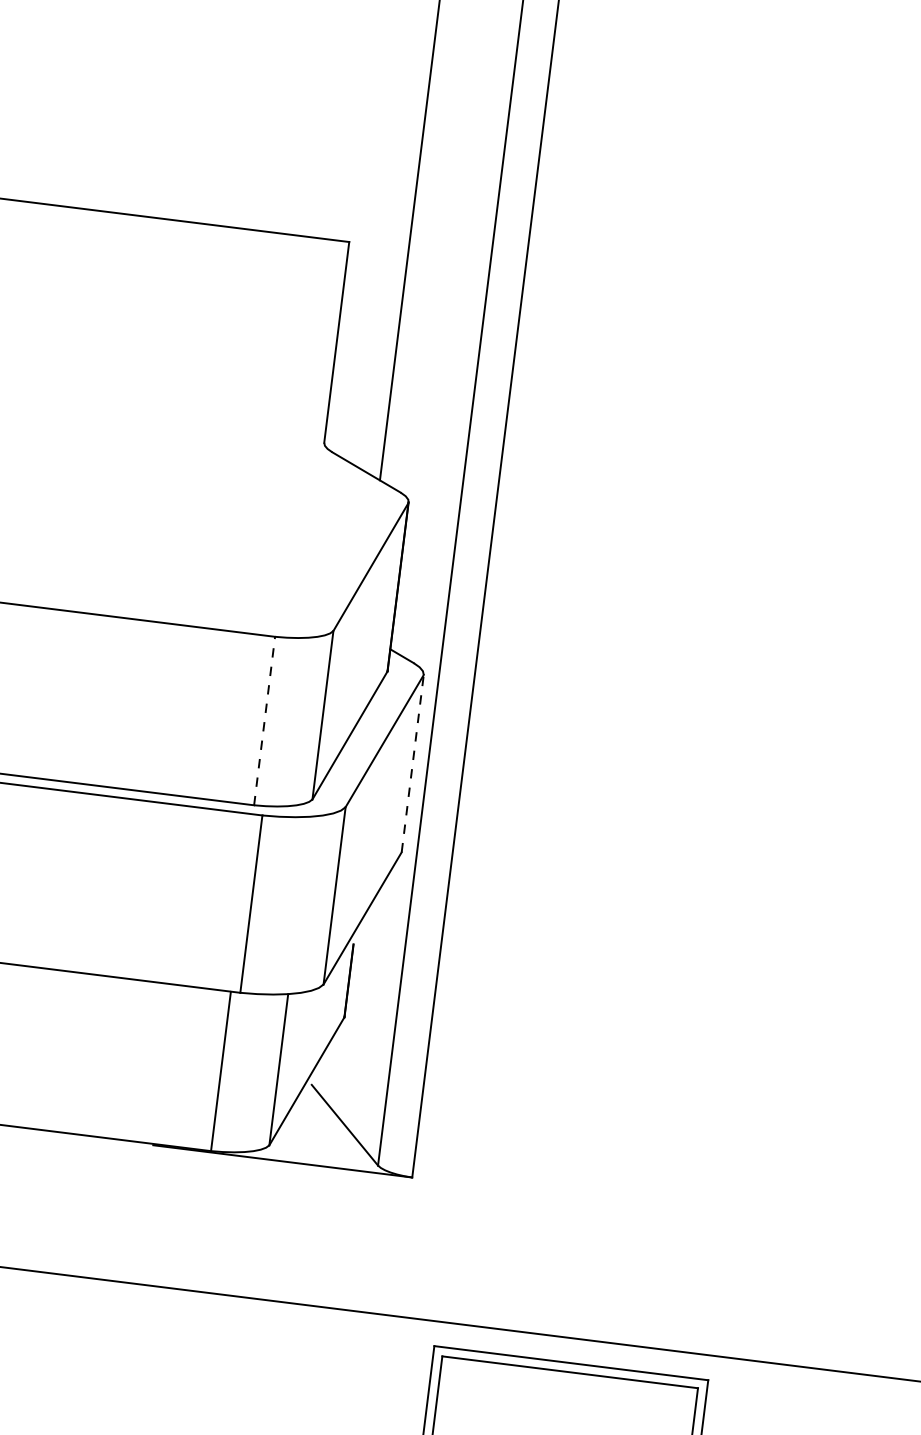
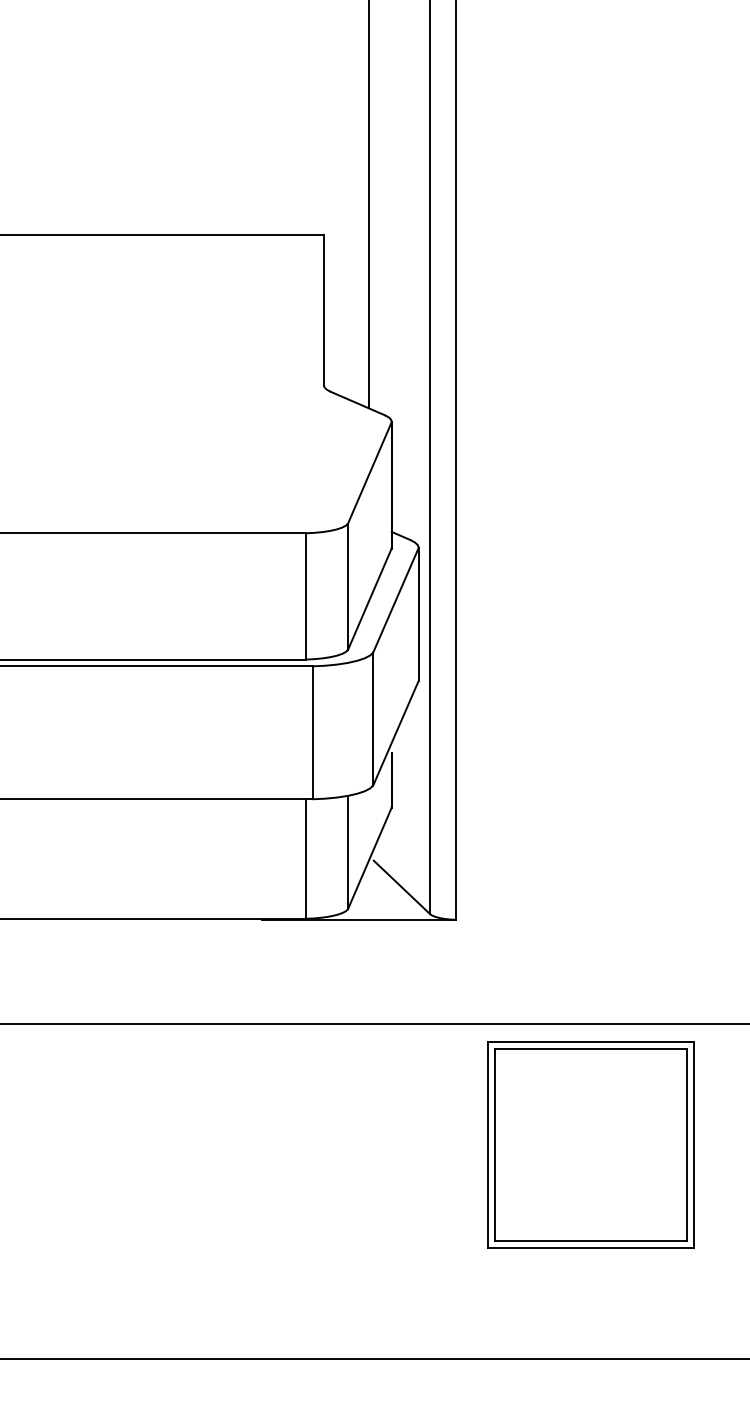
line: (264, 719) -> (305, 595), dashed -> solid
line: (412, 762) -> (418, 613), dashed -> solid

